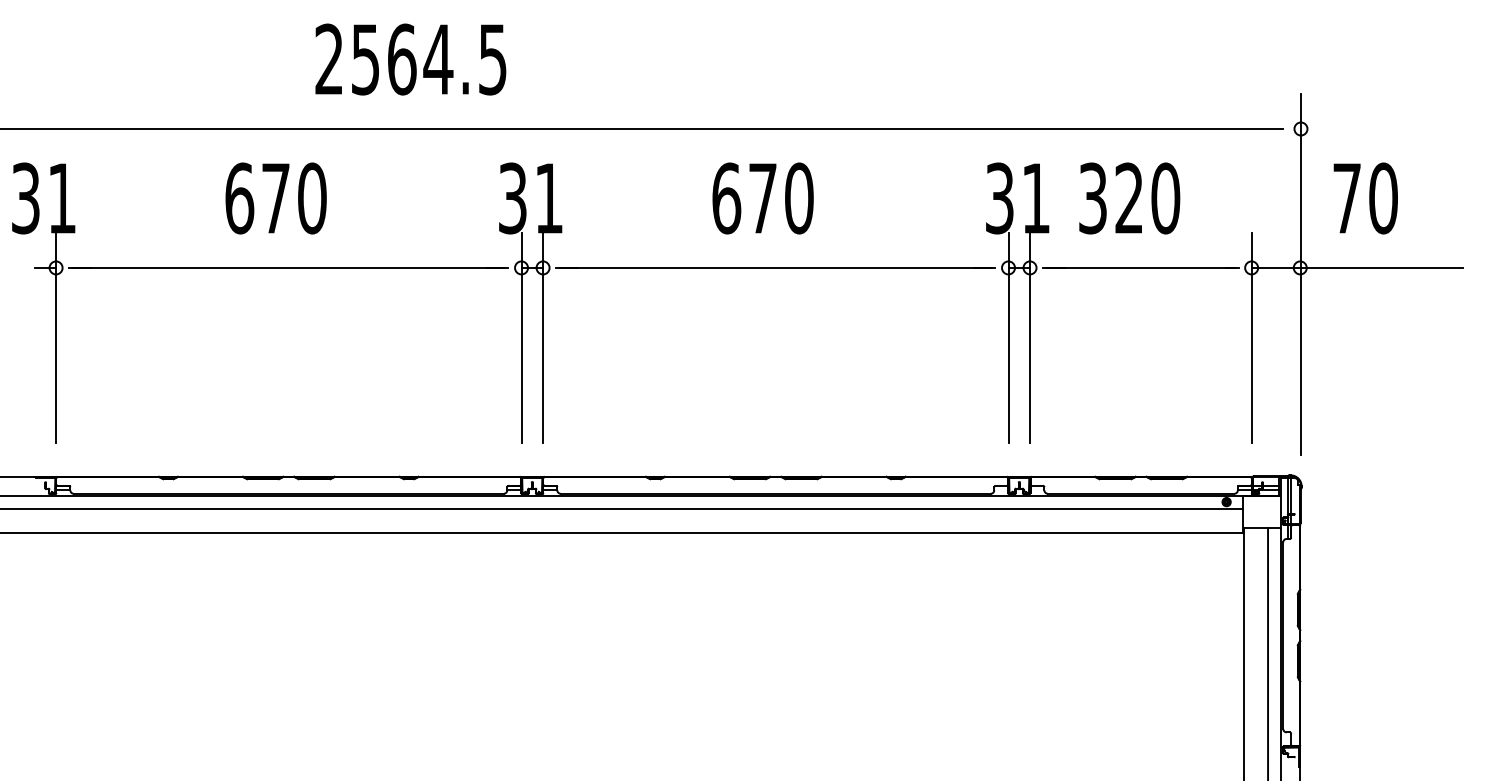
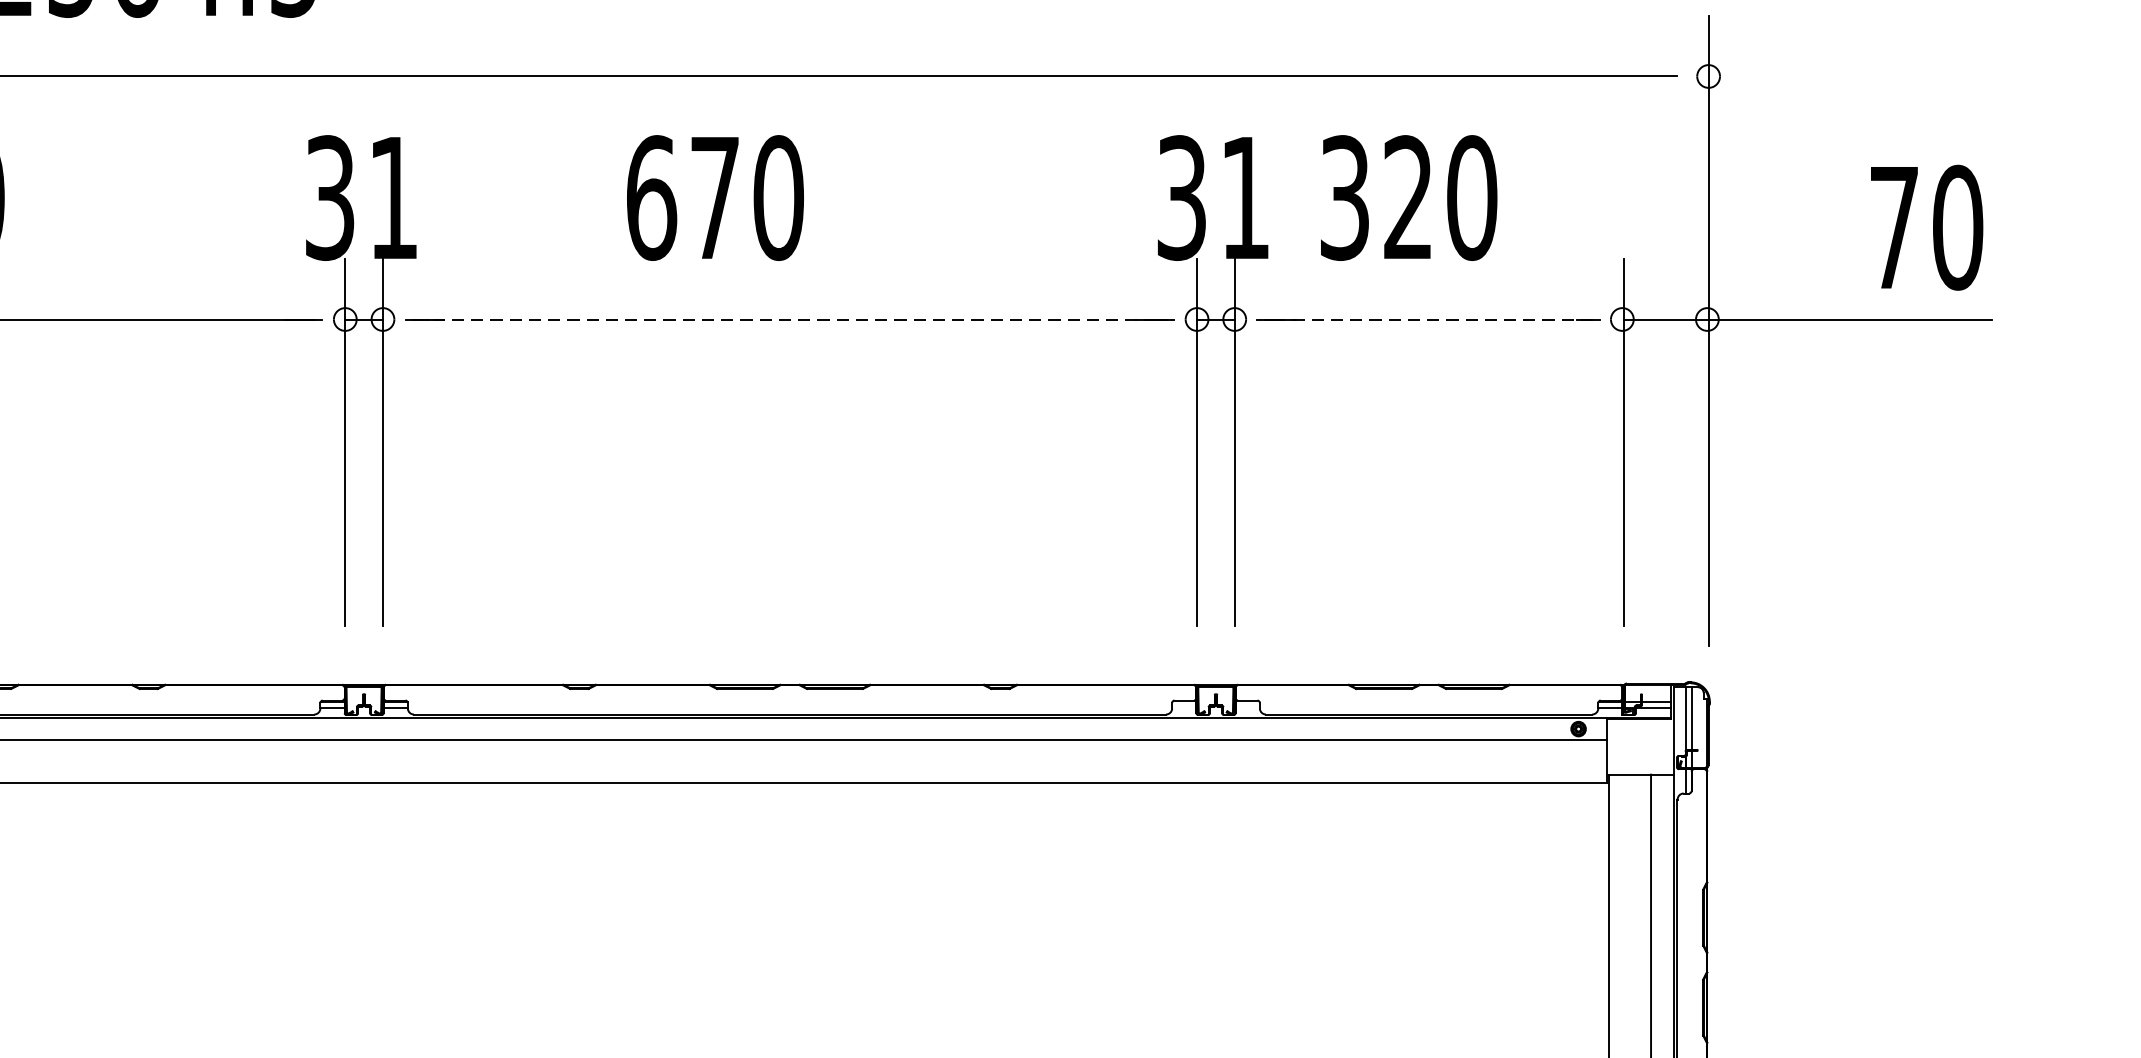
text: (762, 198) -> (714, 198), moved
text: (1365, 198) -> (1926, 227), moved
line: (776, 267) -> (791, 318), solid -> dashed
line: (1141, 267) -> (1429, 318), solid -> dashed

